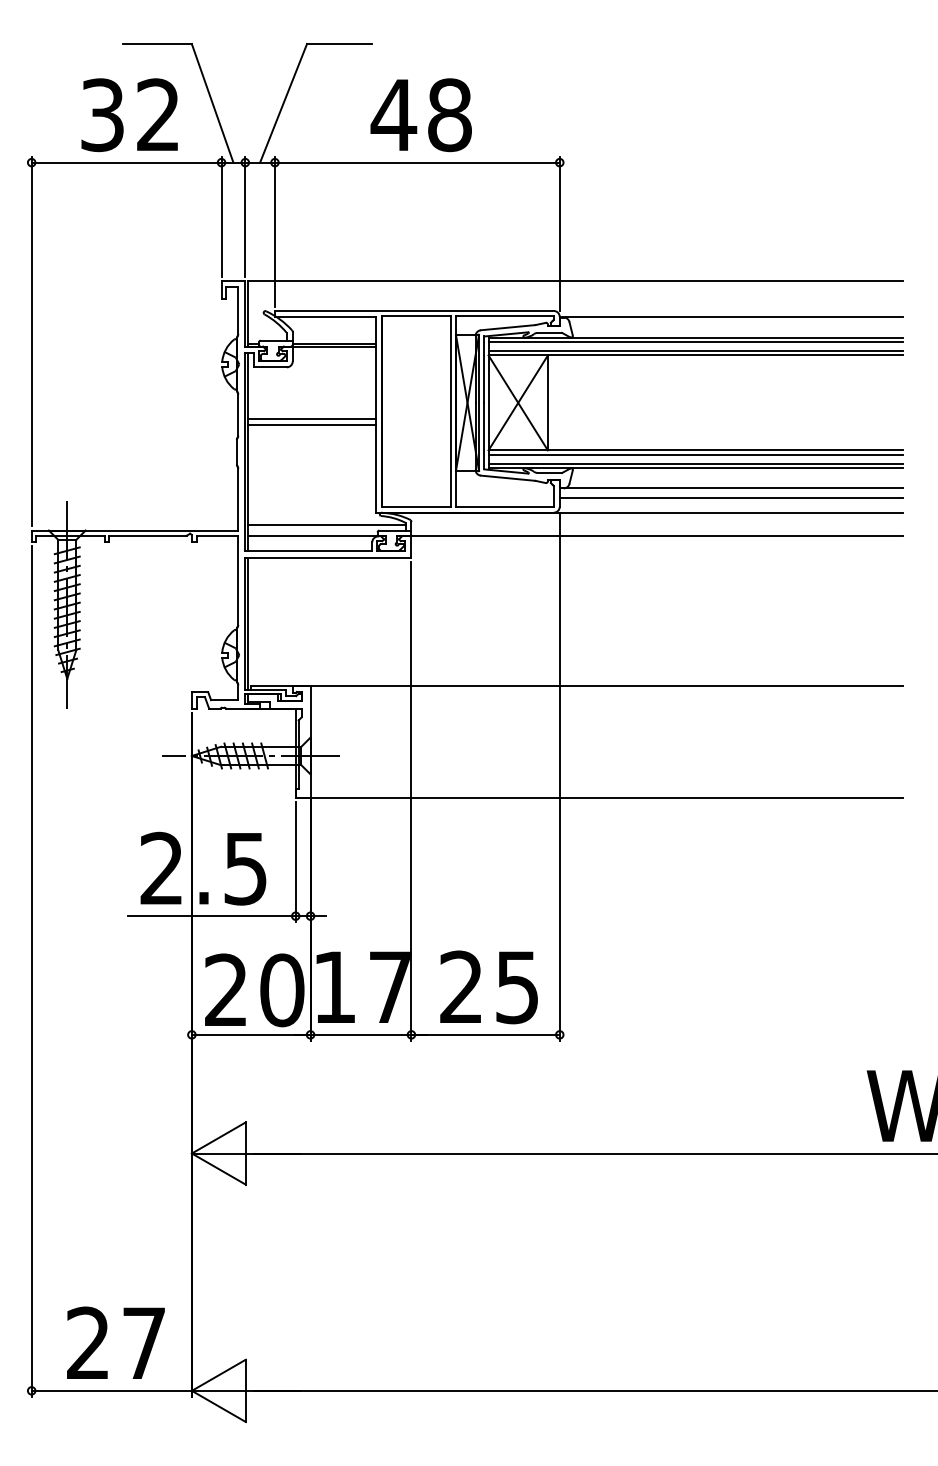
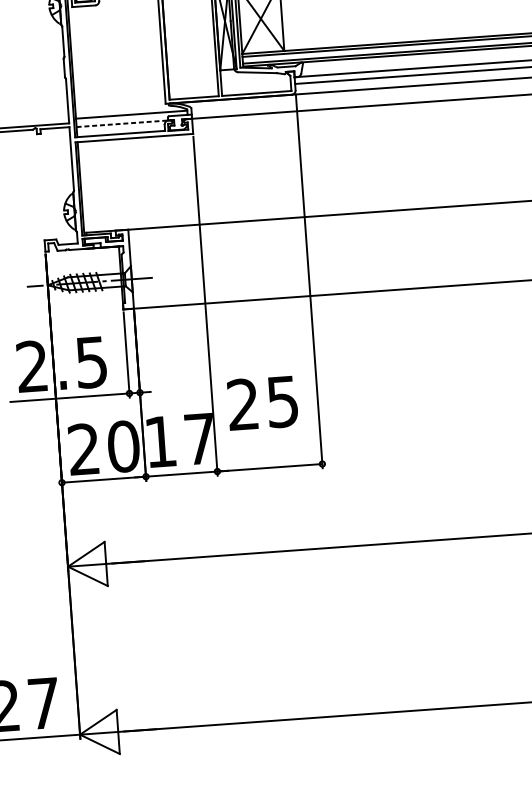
line: (311, 419) -> (115, 41), removed
line: (311, 424) -> (115, 44), removed
line: (317, 536) -> (125, 123), solid -> dashed
text: (488, 987) -> (262, 403), moved

